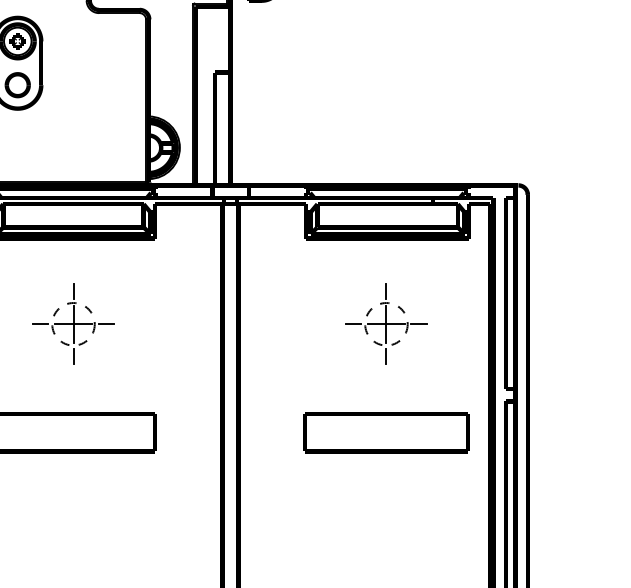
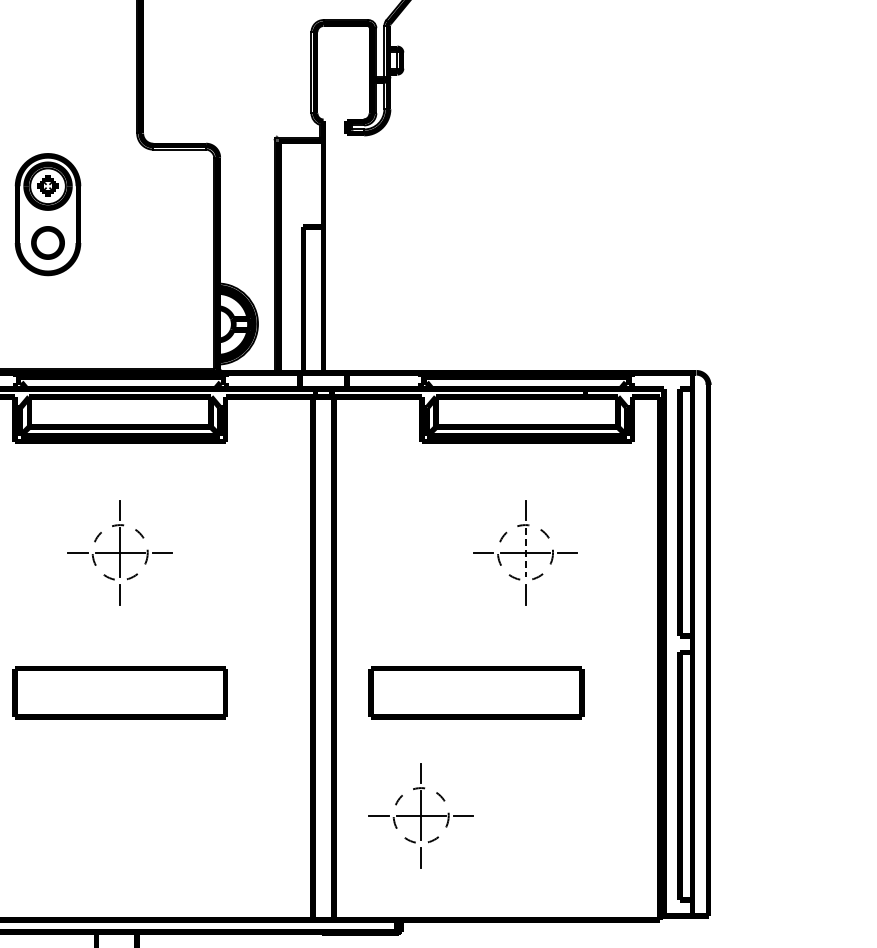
line: (386, 324) -> (525, 553), solid -> dashed
part: (386, 432) -> (476, 692), moved
part: (305, 527) -> (420, 815), added

